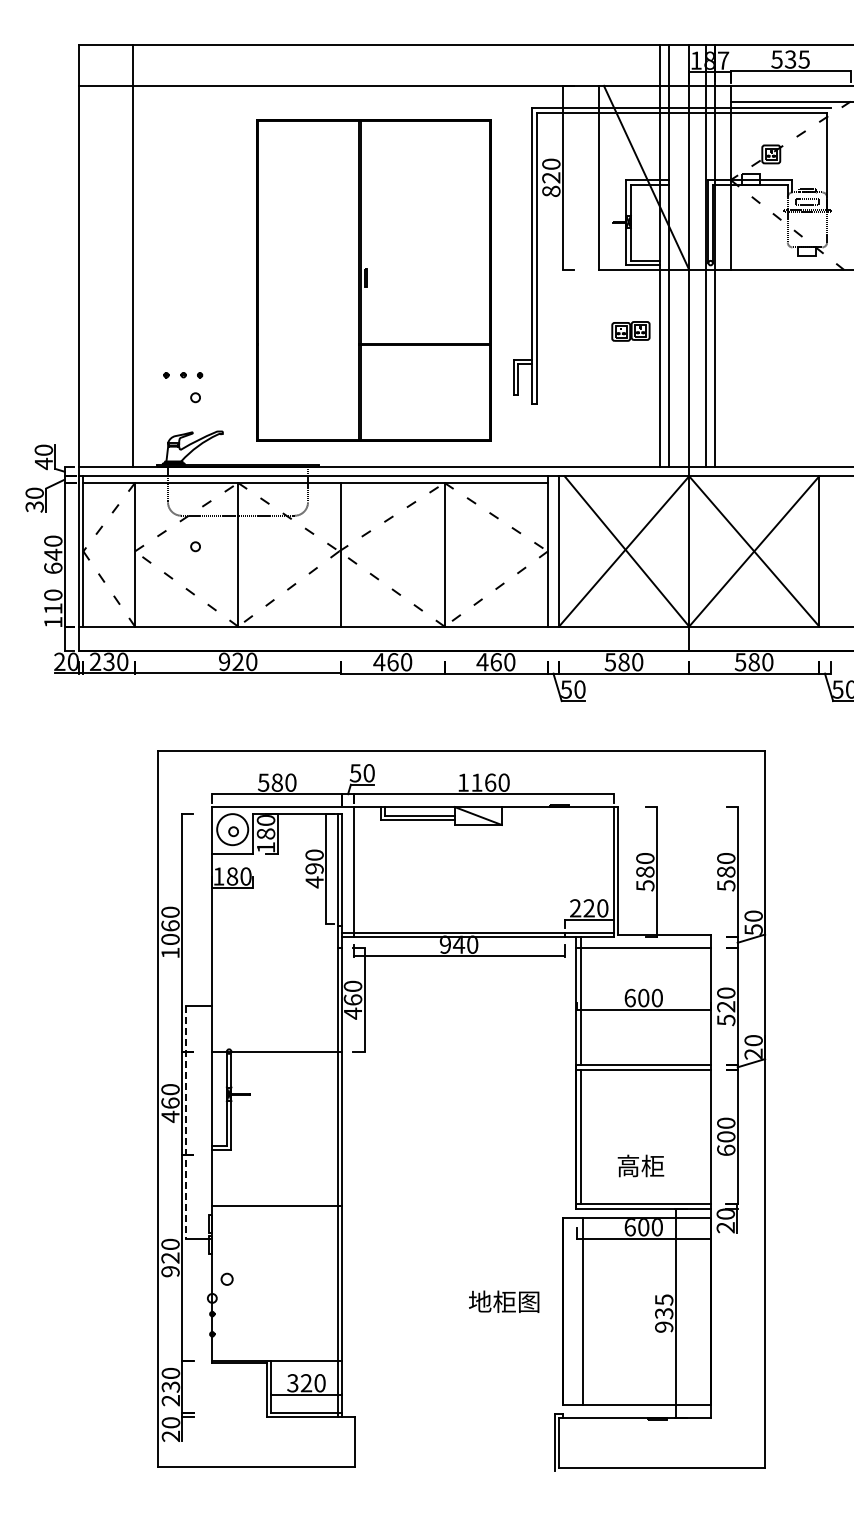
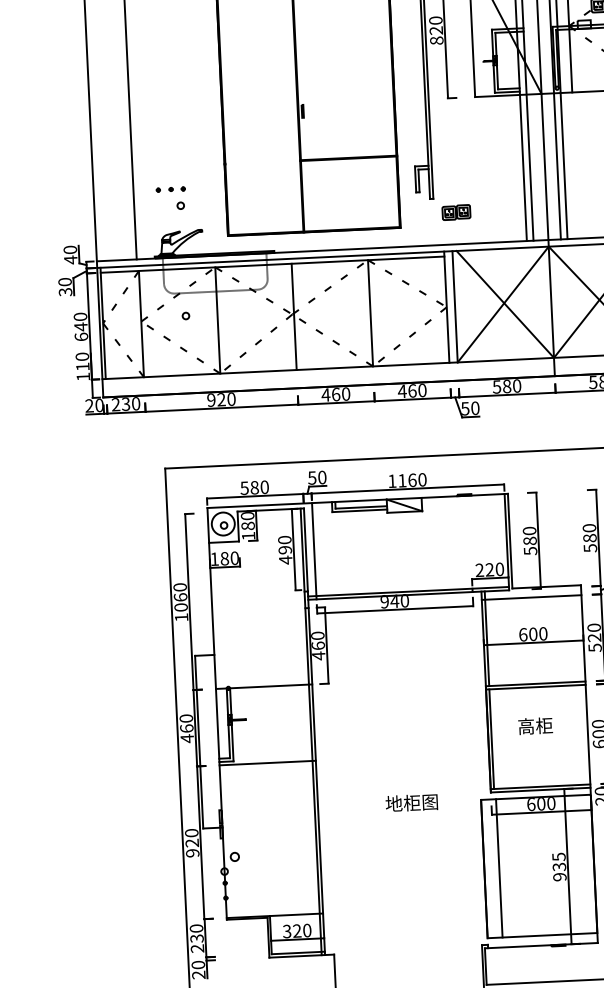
part: (630, 331) -> (456, 212), moved
line: (186, 1122) -> (199, 742), dashed -> solid
text: (640, 1165) -> (535, 725), moved
line: (277, 1205) -> (267, 762), moved
text: (504, 1301) -> (412, 802), moved

